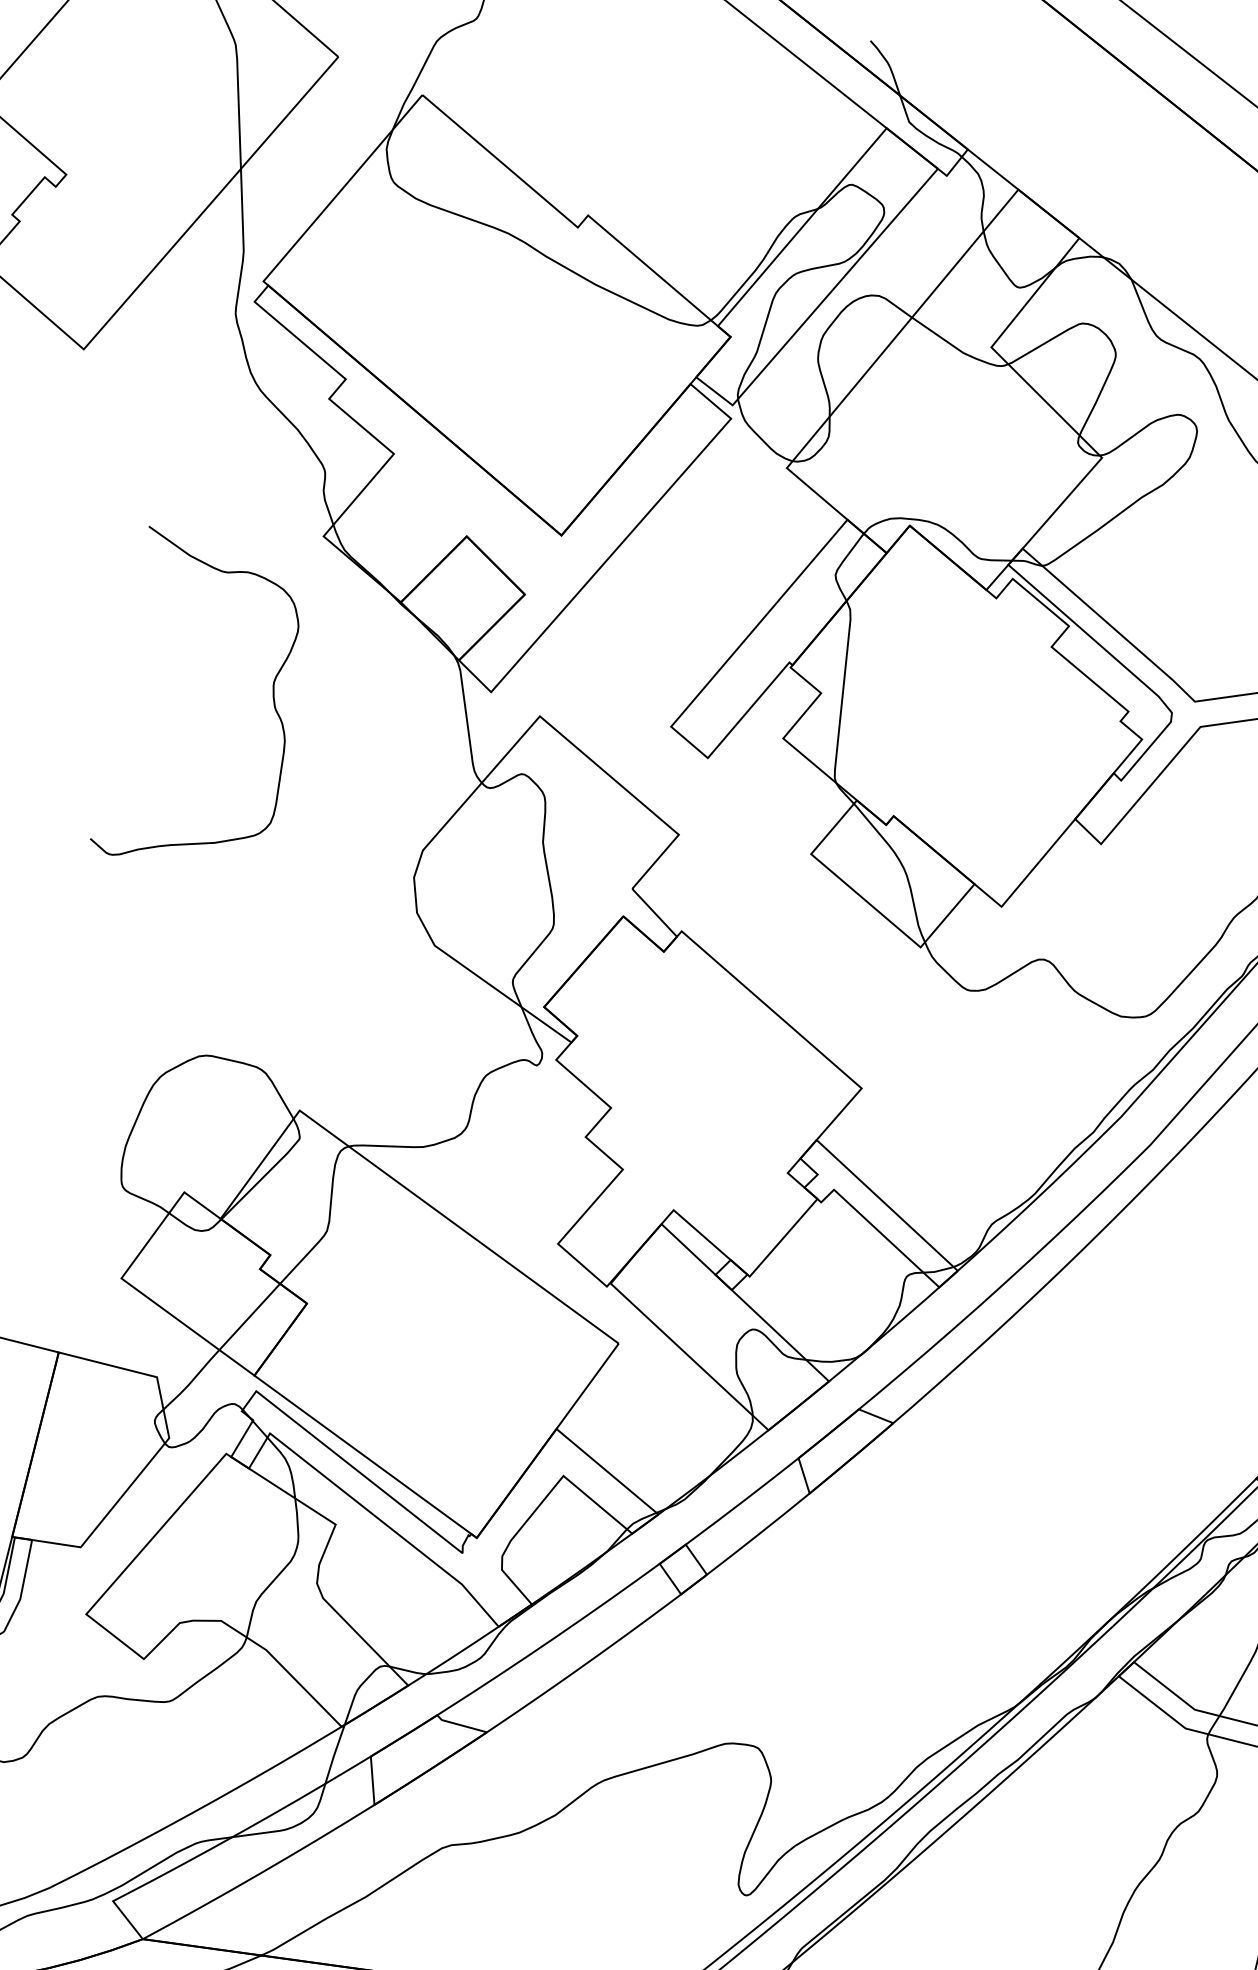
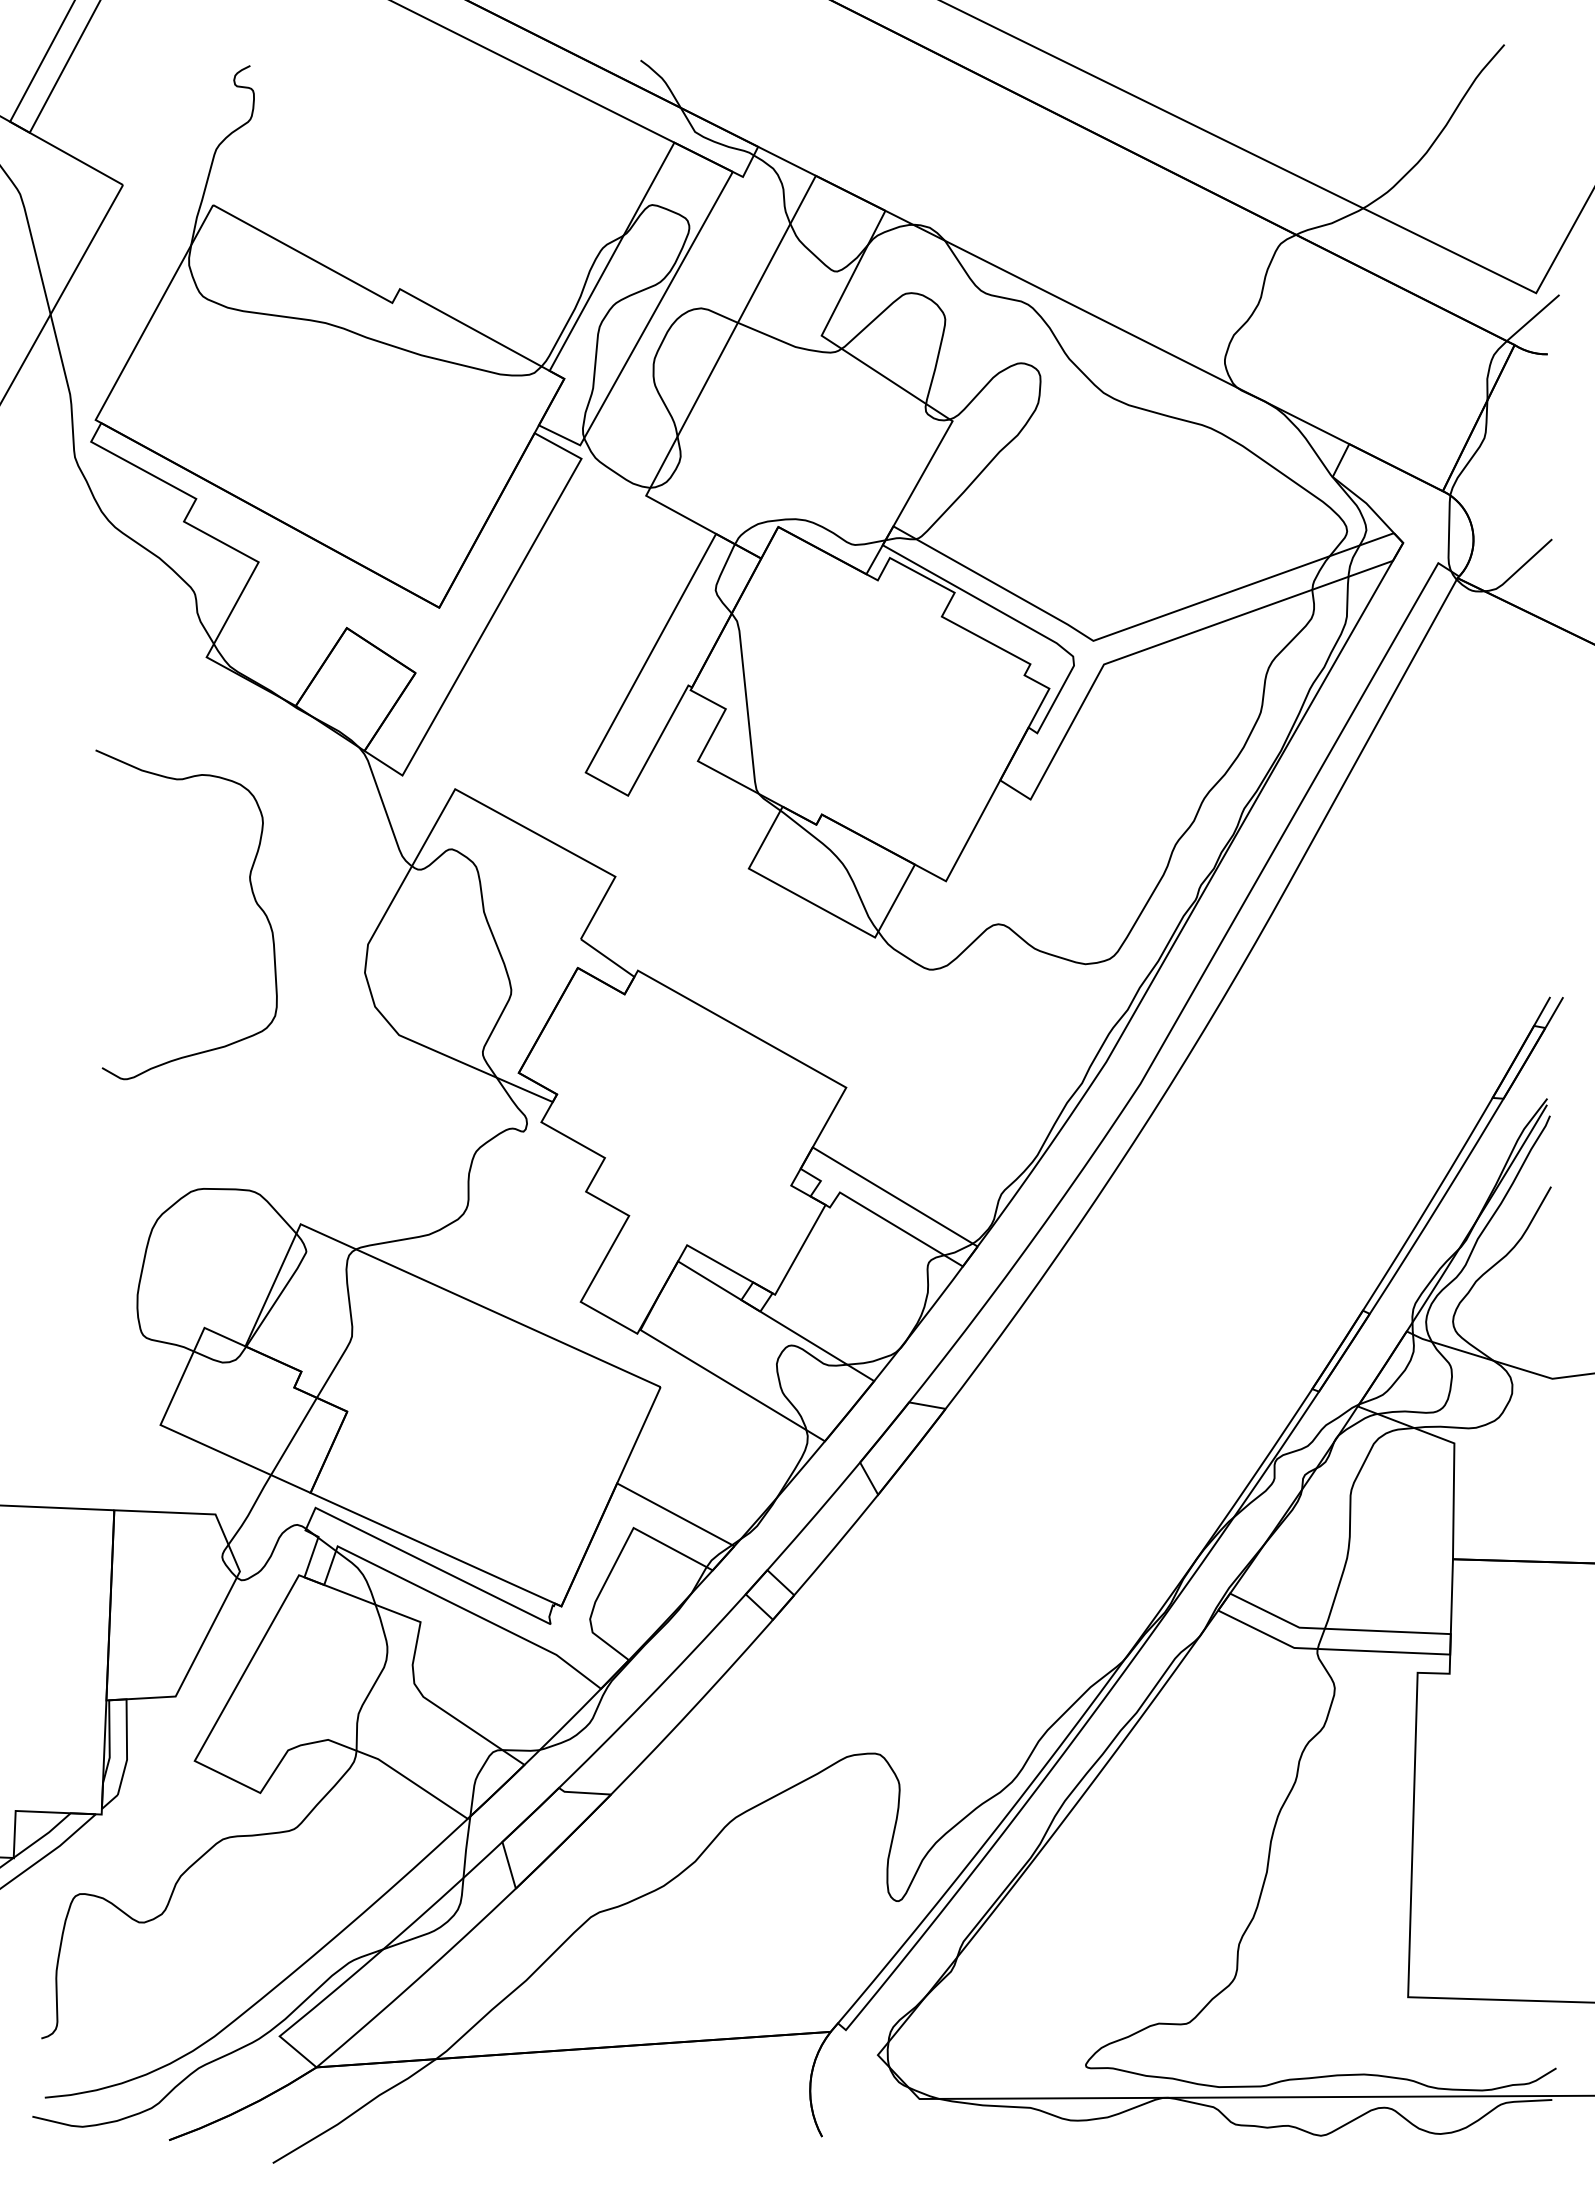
curve: (272, 697) -> (251, 892), moved

